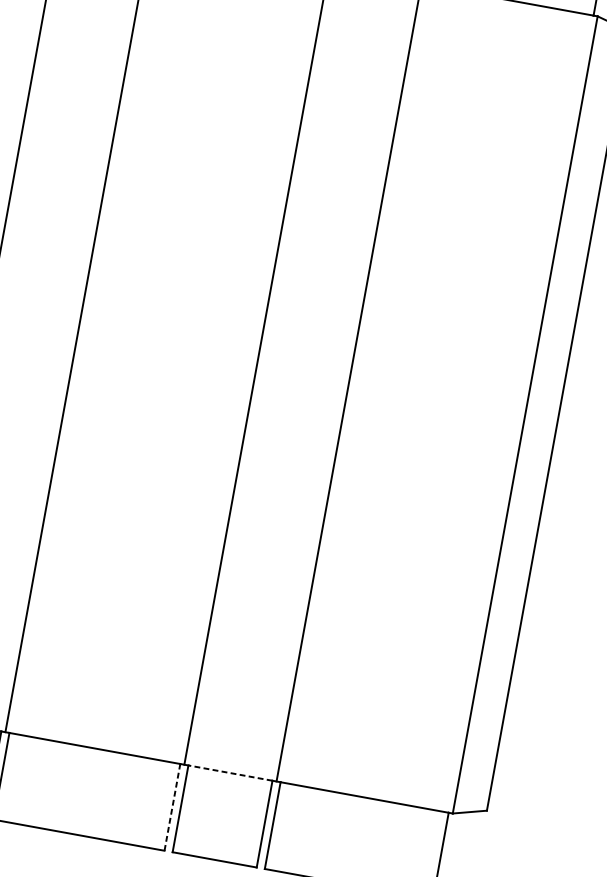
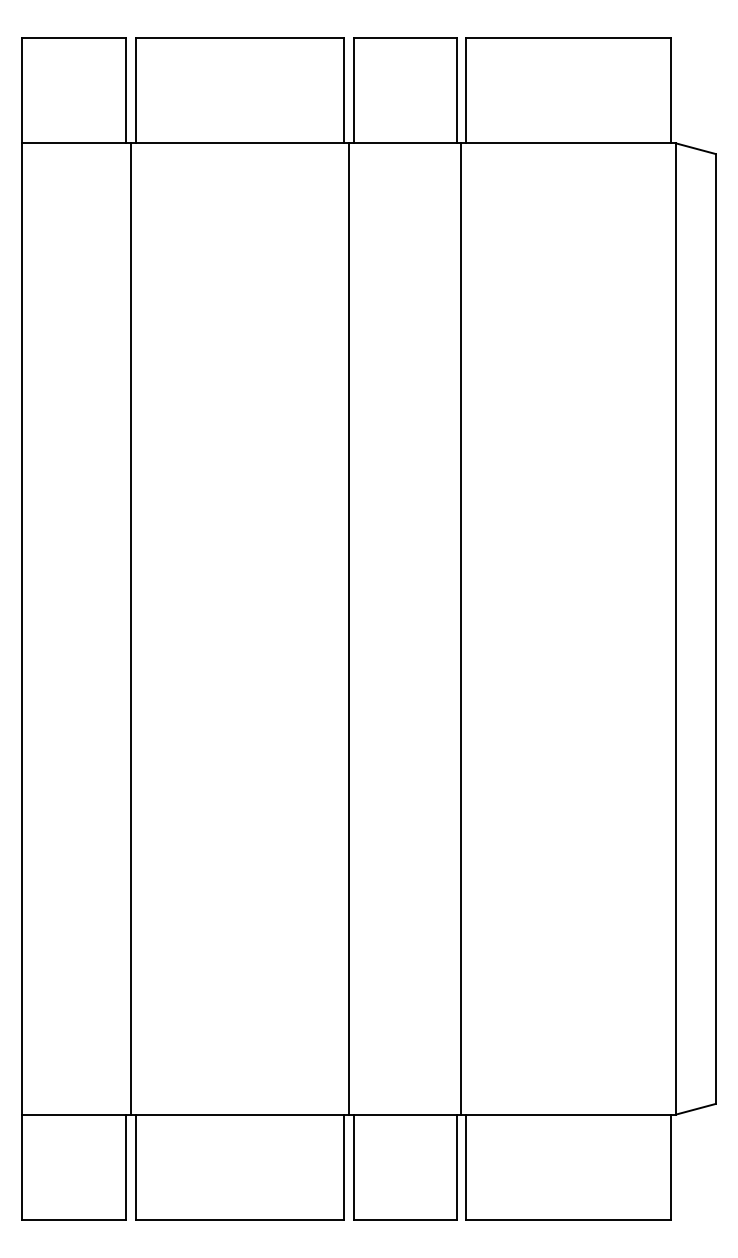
line: (229, 772) -> (404, 1114), dashed -> solid
line: (172, 807) -> (344, 1167), dashed -> solid

